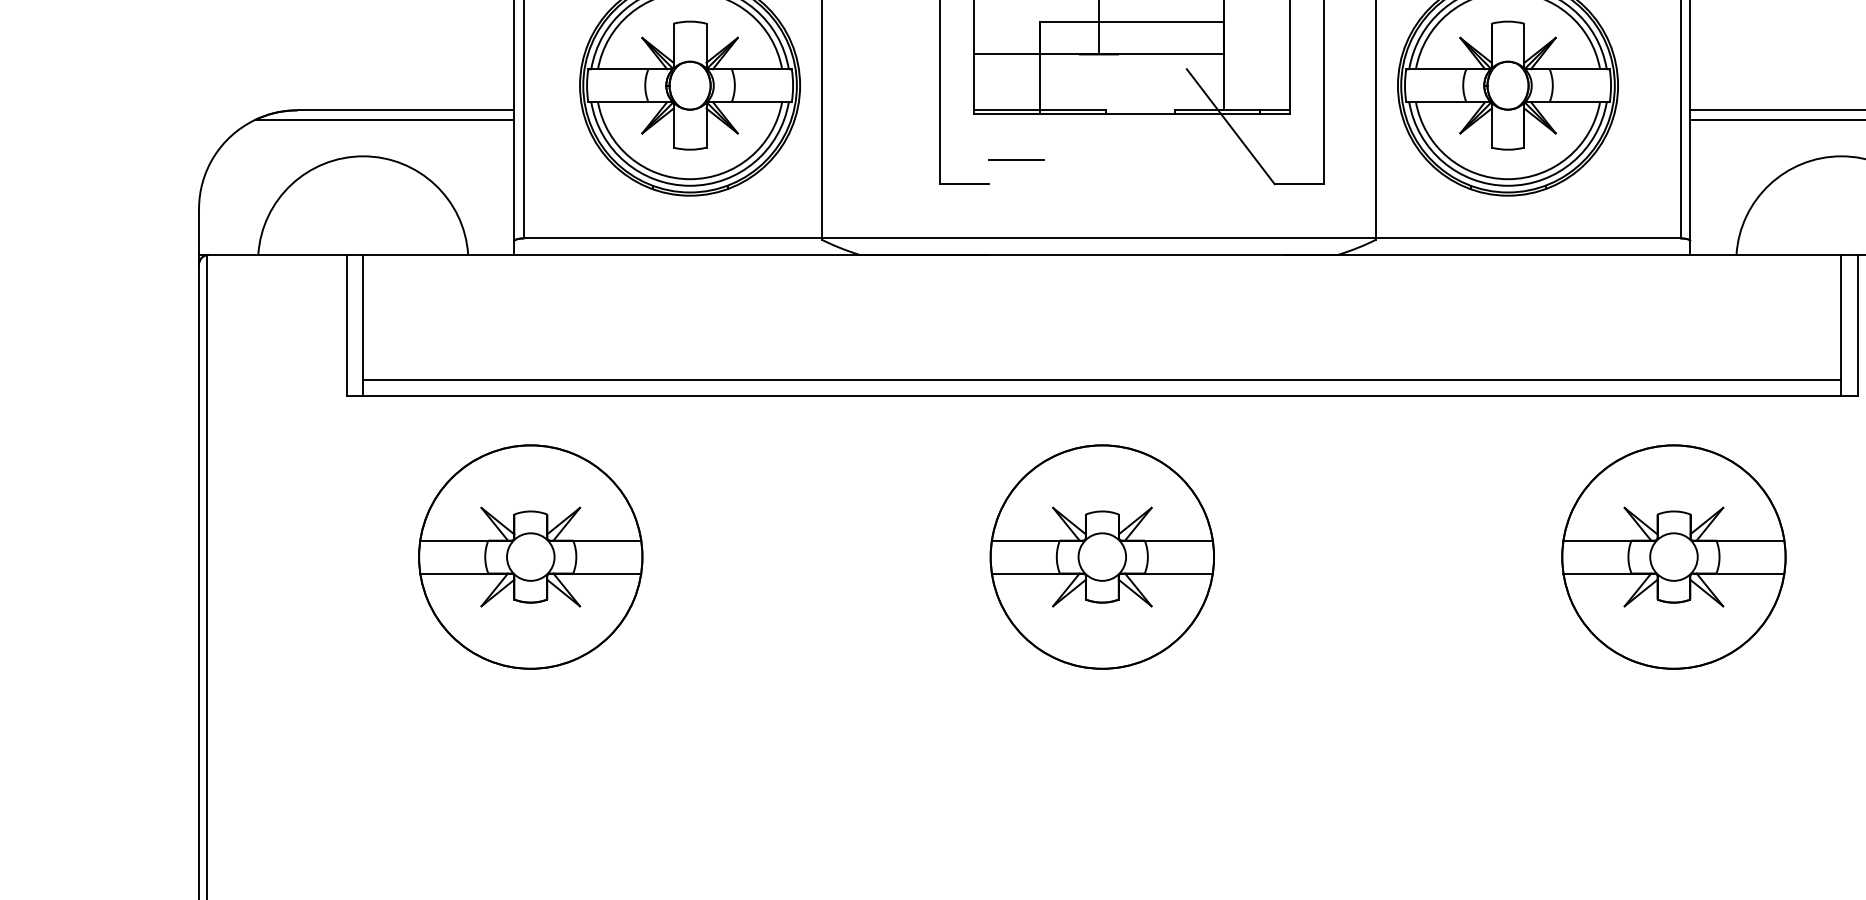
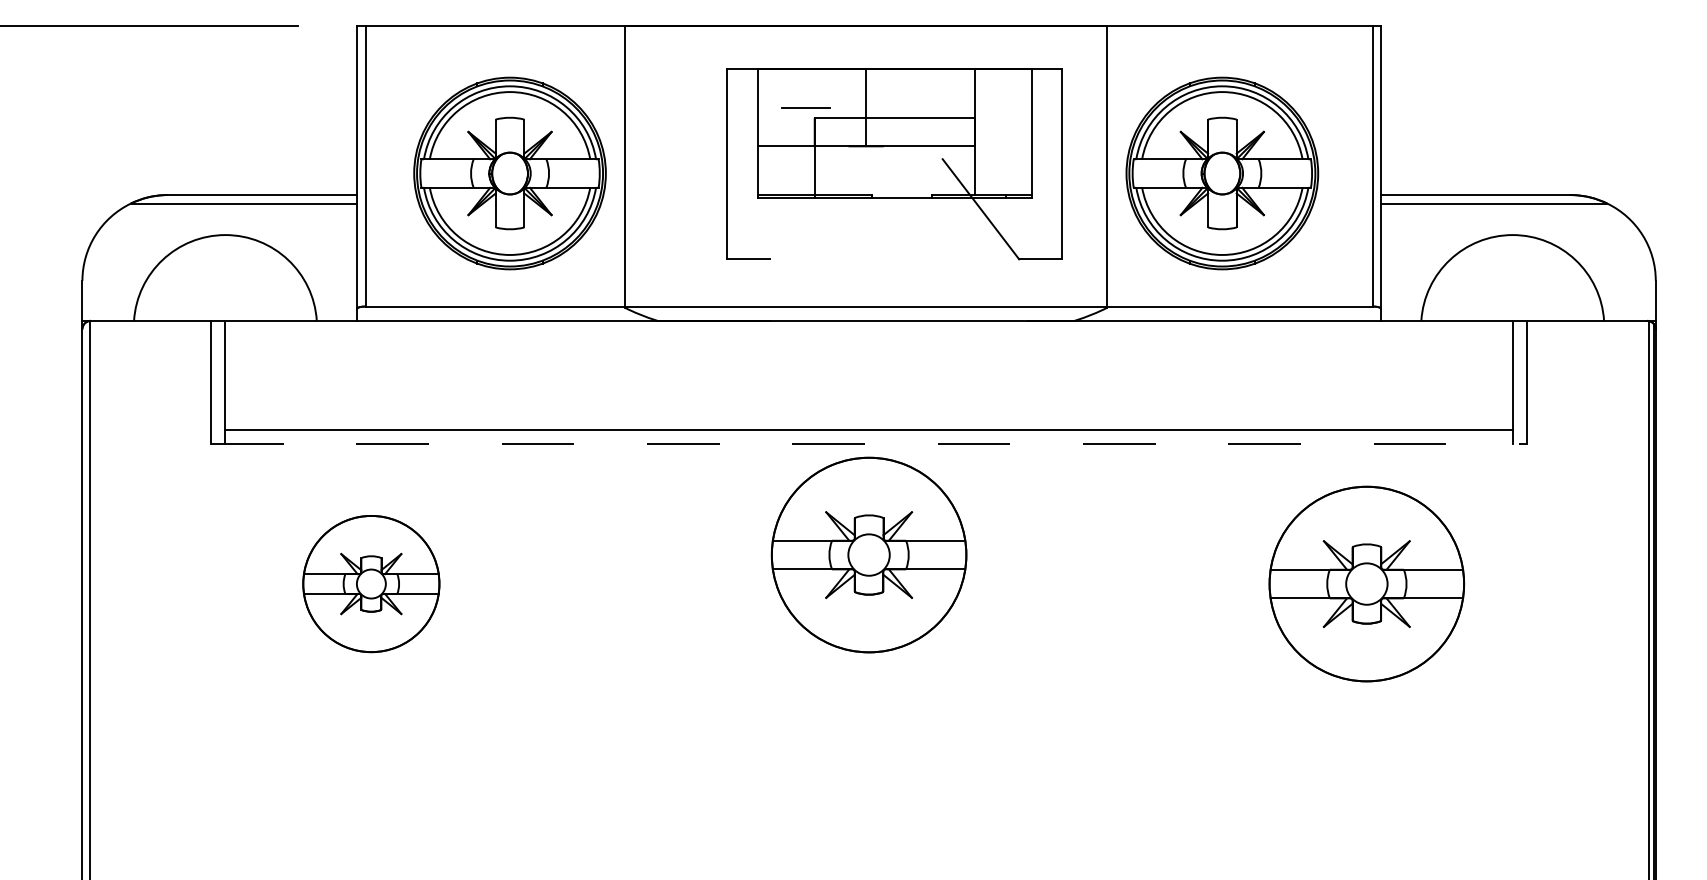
line: (1015, 159) -> (805, 107), moved
line: (1102, 395) -> (869, 443), solid -> dashed
part: (530, 556) -> (371, 583), size x0.7
part: (1101, 556) -> (868, 554), moved

